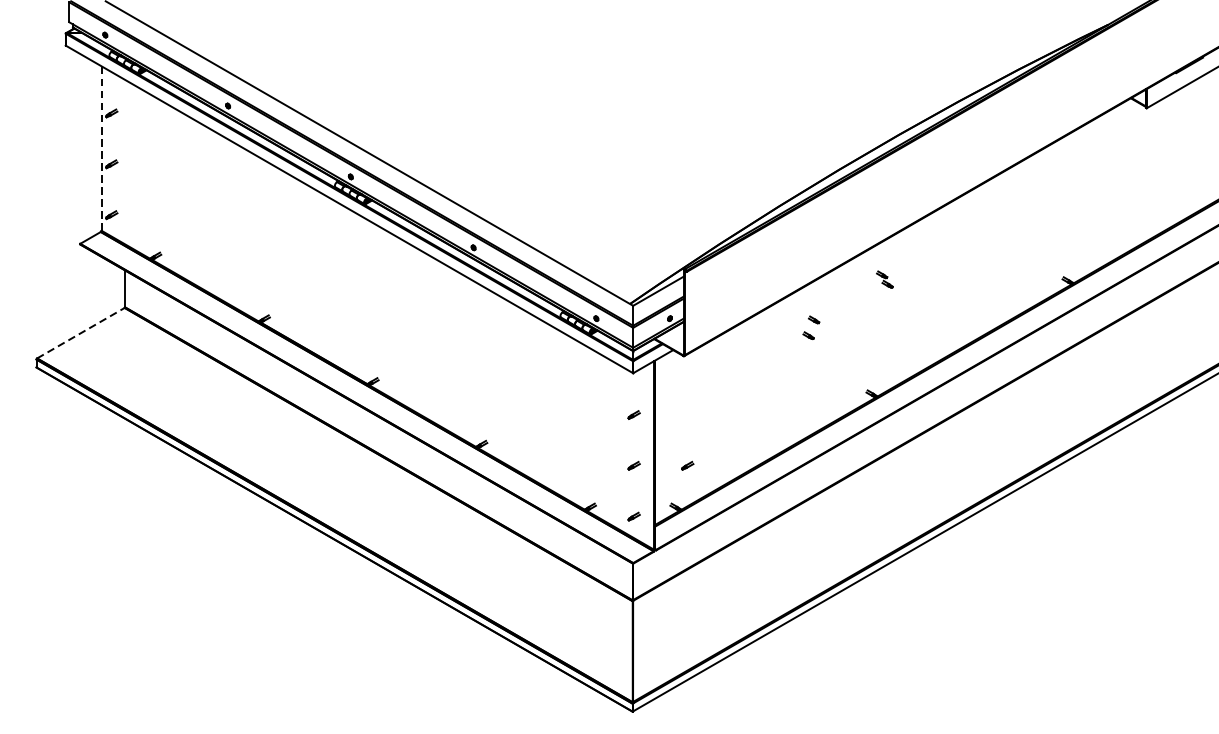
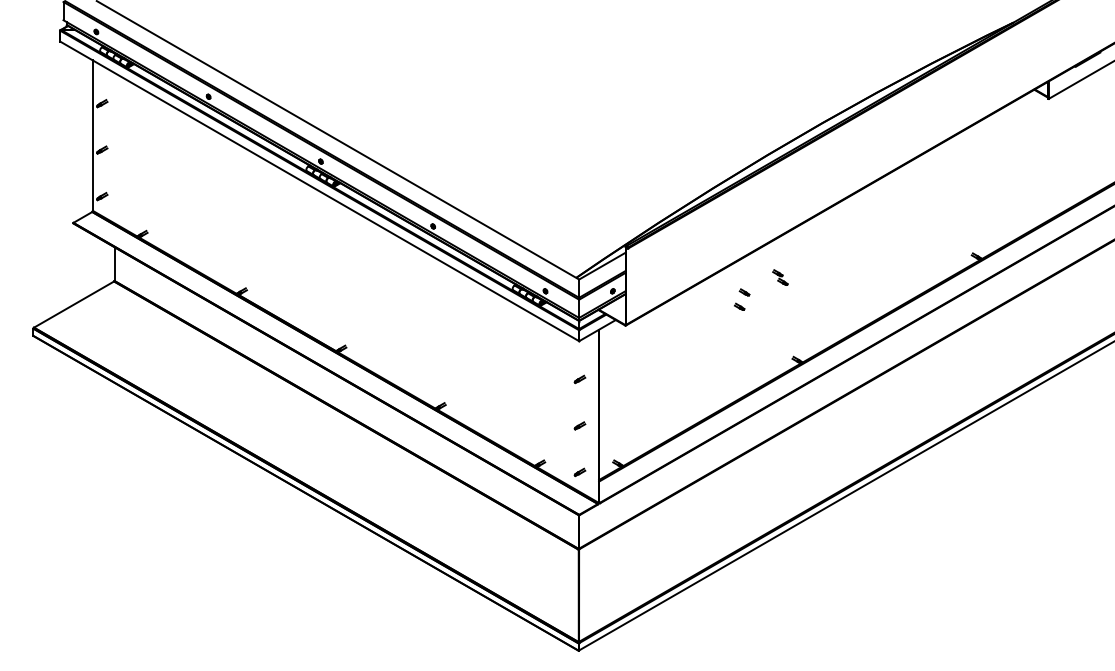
line: (101, 148) -> (92, 135), dashed -> solid
part: (885, 279) -> (780, 277), moved
line: (81, 333) -> (74, 304), dashed -> solid
part: (687, 465) -> (628, 425), removed

